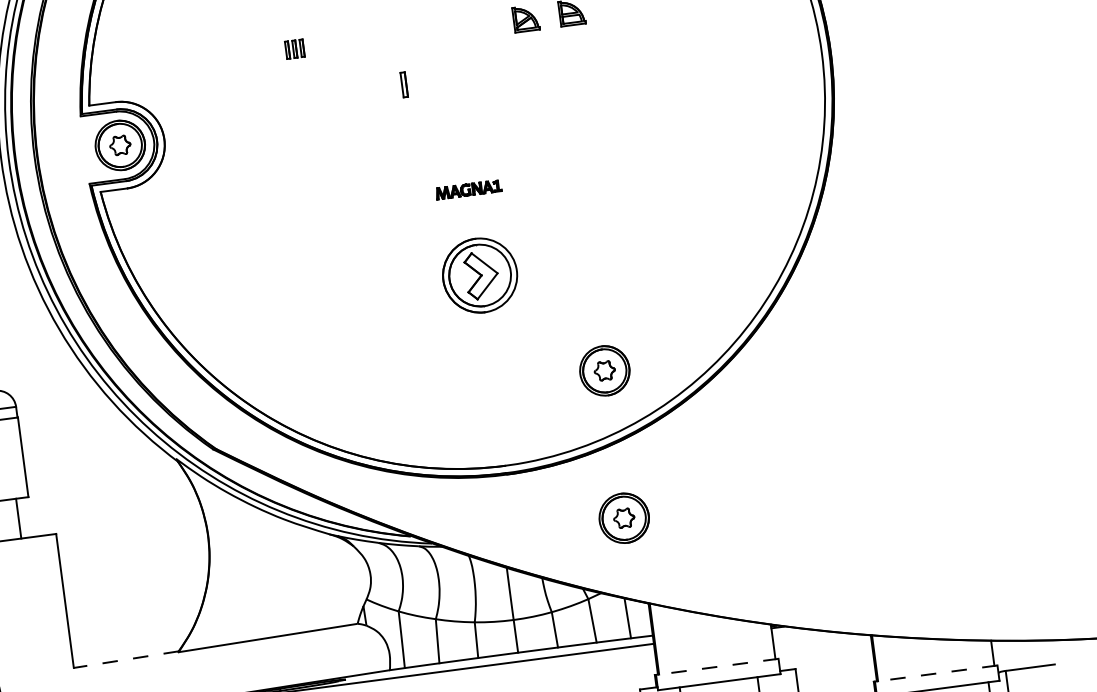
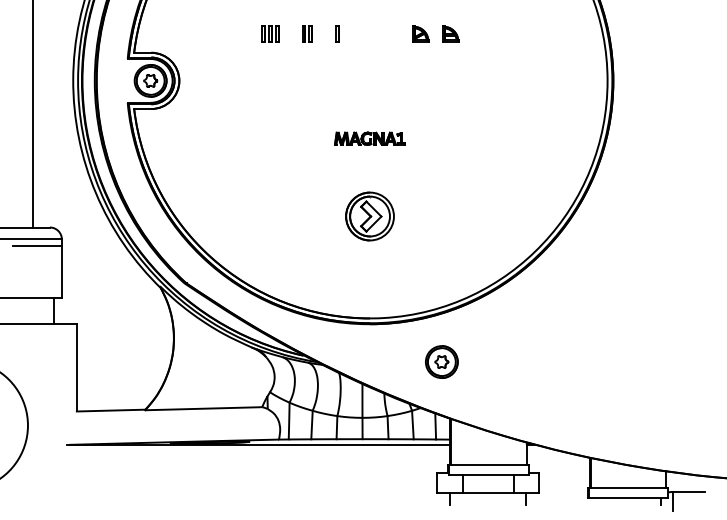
part: (351, 40) -> (307, 33), added
part: (294, 48) -> (270, 33), size x1.43
part: (404, 84) -> (337, 33), moved
part: (467, 189) -> (369, 138), size x1.67
part: (479, 275) -> (369, 216), moved
part: (604, 370) -> (441, 265), removed
line: (125, 659) -> (110, 410), dashed -> solid
line: (716, 667) -> (488, 465), dashed -> solid
line: (936, 673) -> (628, 487), dashed -> solid

